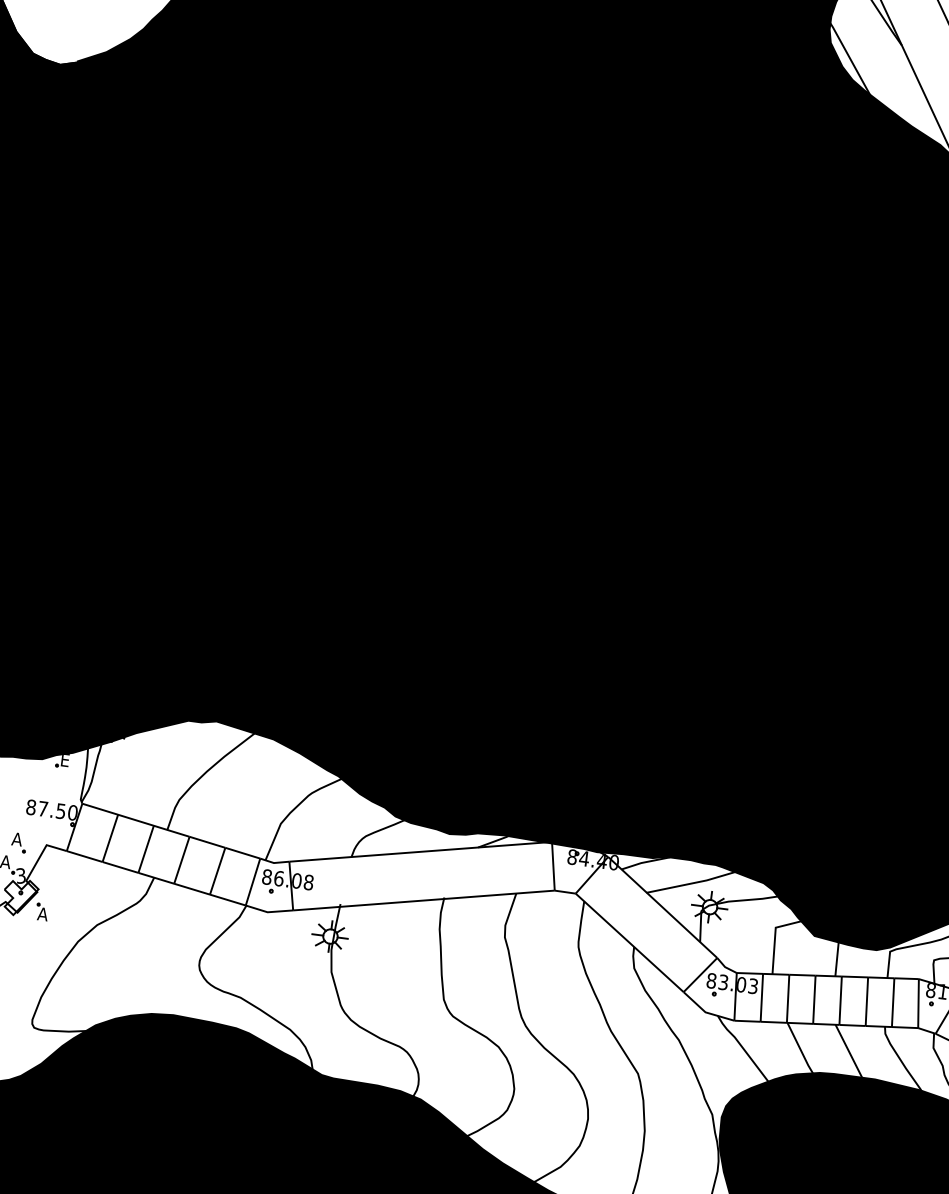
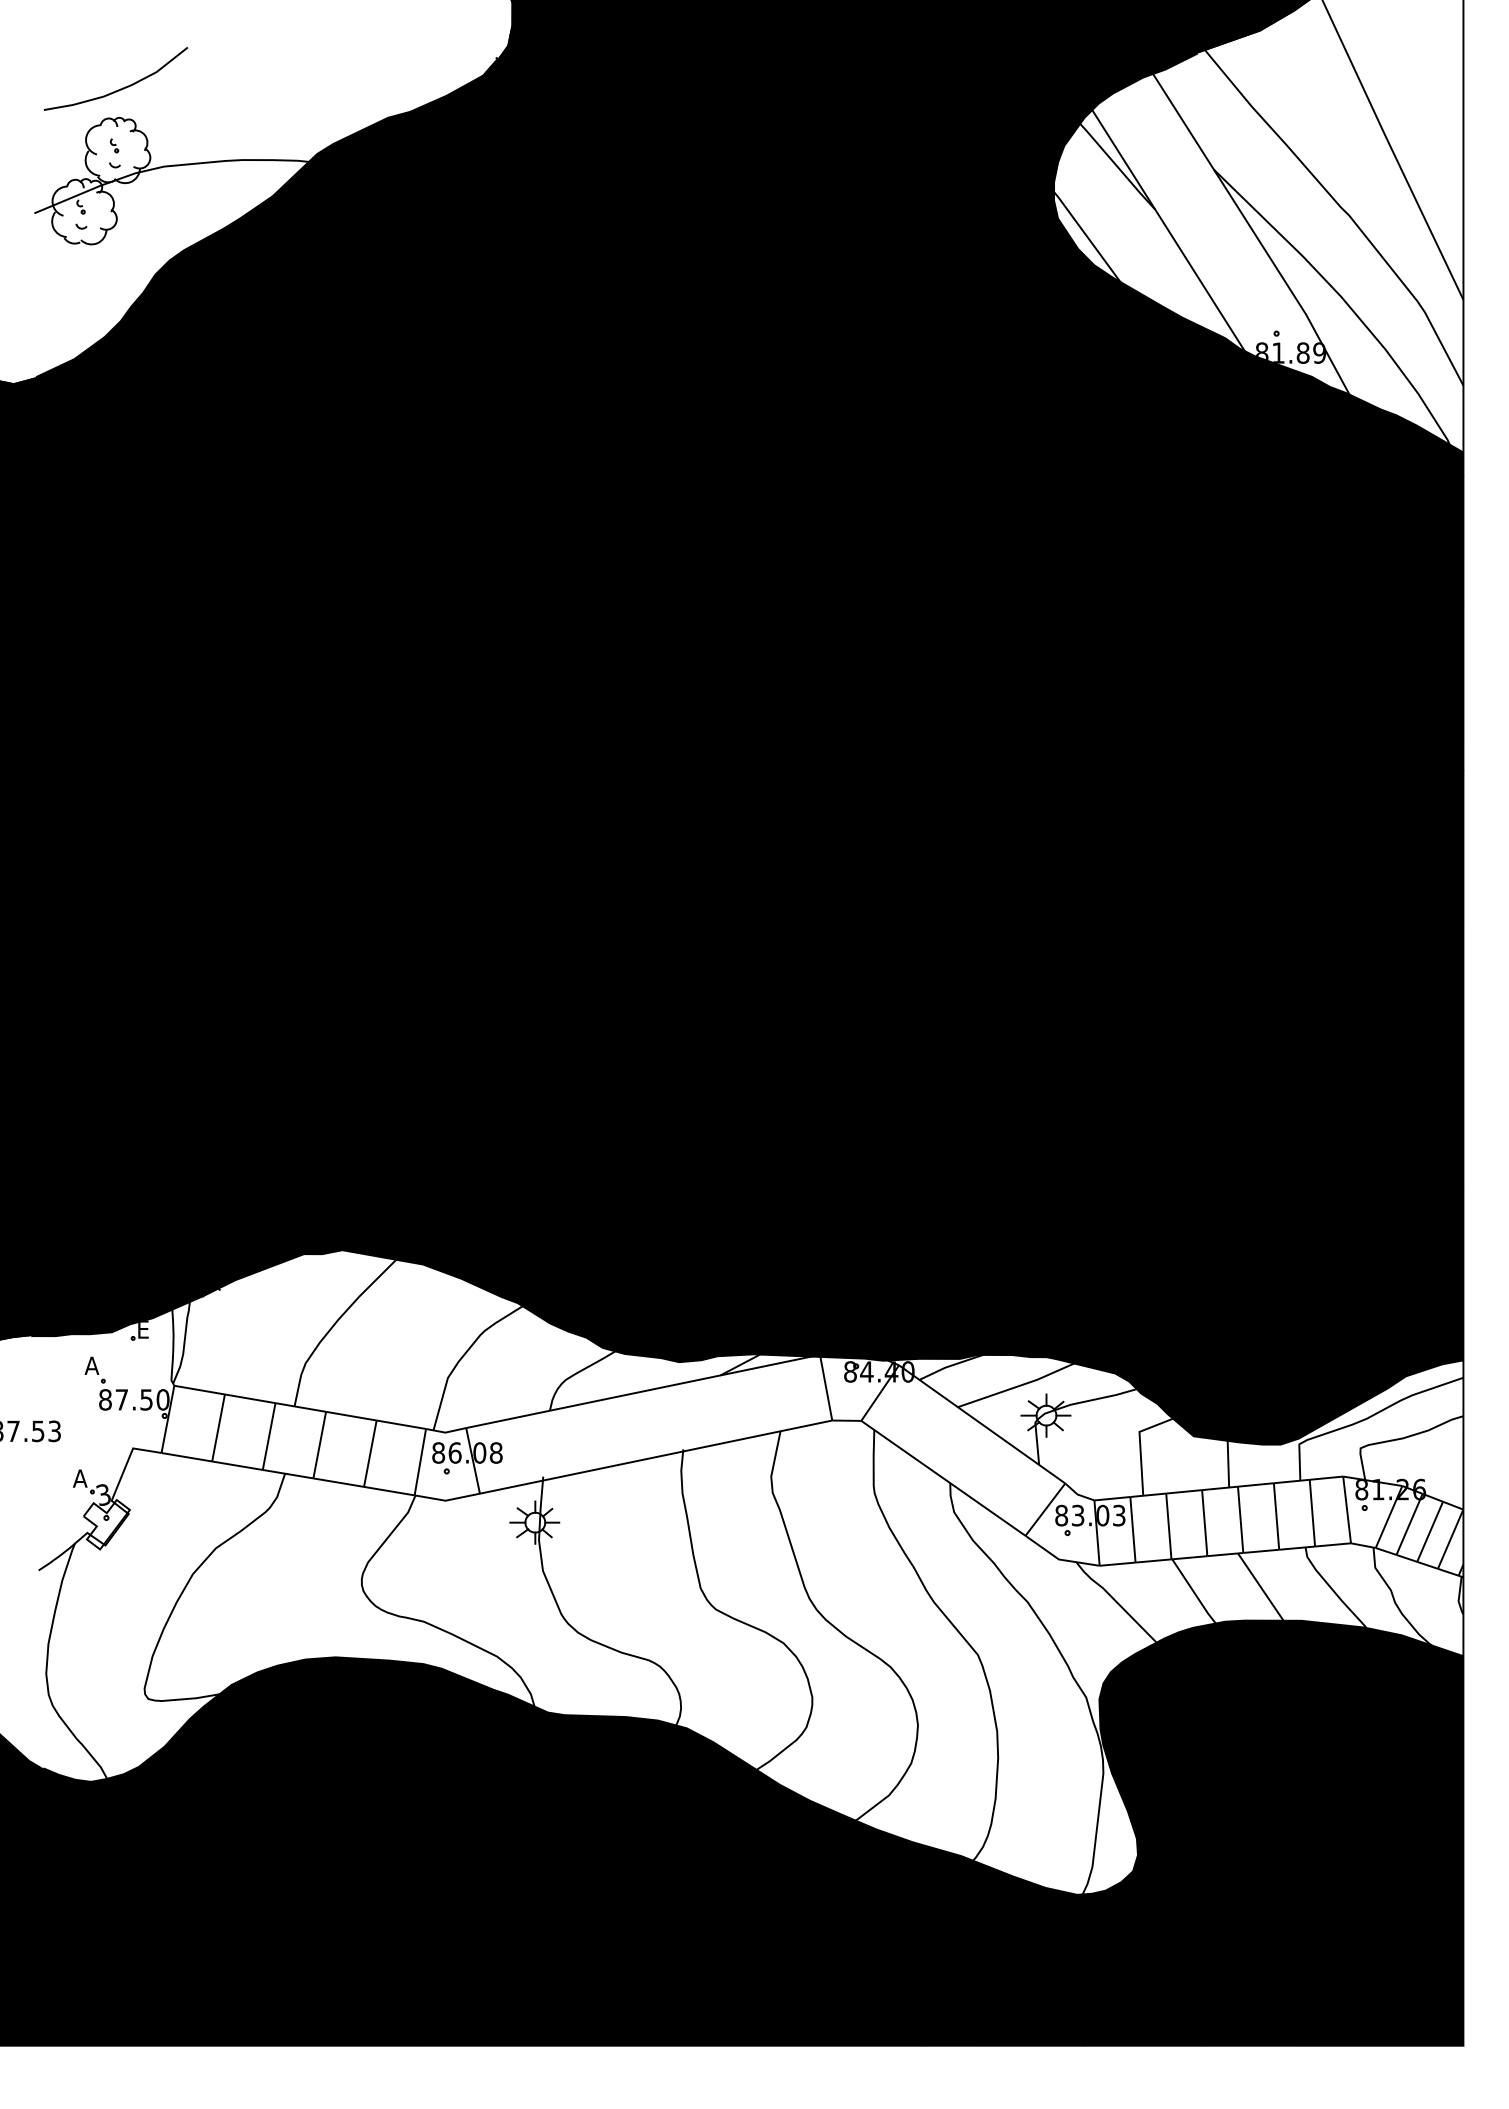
part: (18, 842) -> (94, 1369), moved
part: (41, 912) -> (138, 1540), removed

